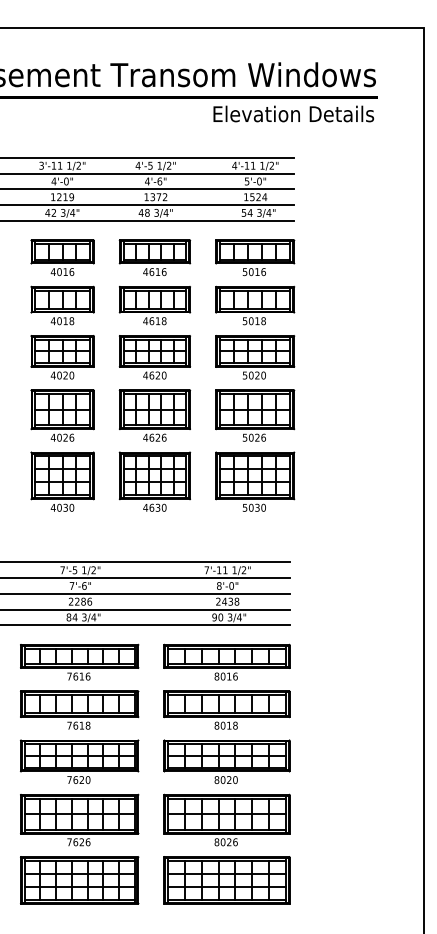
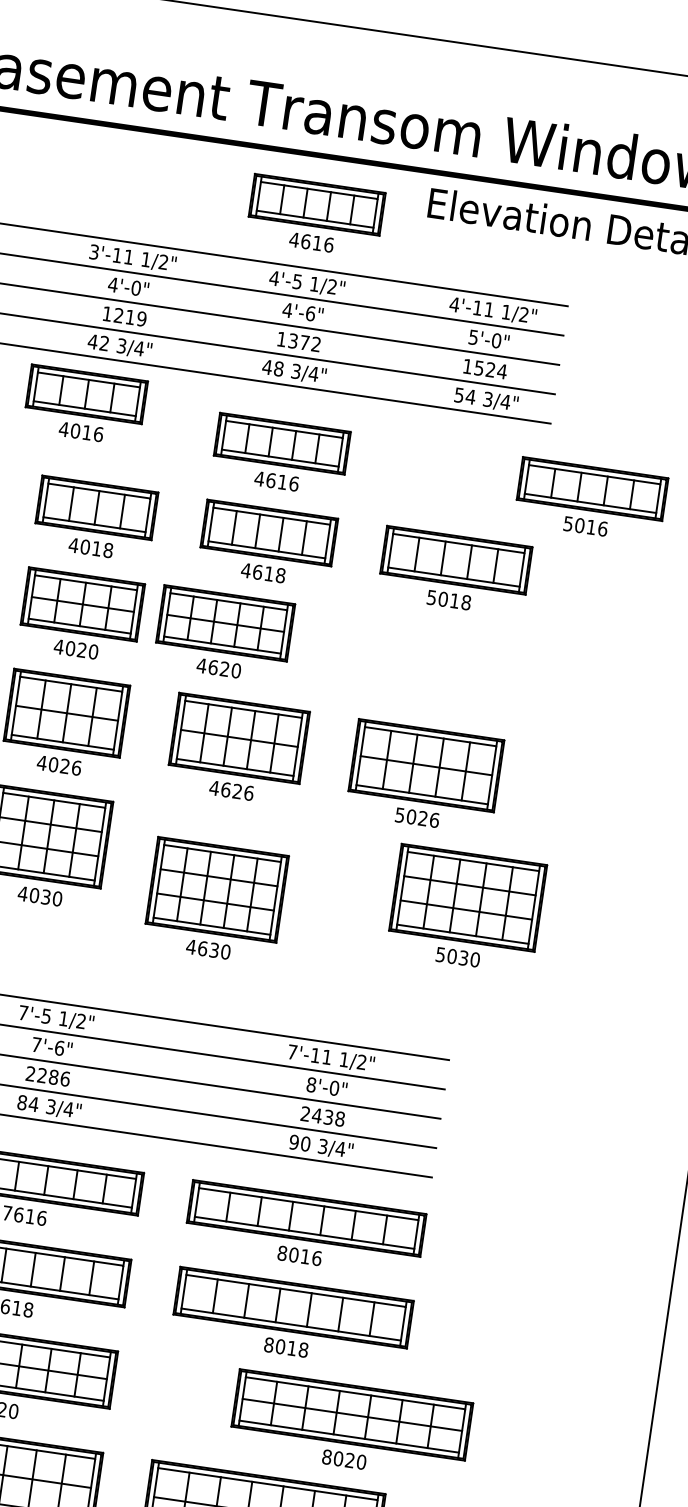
part: (154, 129) -> (314, 215), added
part: (62, 257) -> (85, 404), moved
part: (255, 257) -> (591, 499), moved
part: (154, 357) -> (223, 634), moved
part: (255, 357) -> (441, 668), removed
part: (154, 481) -> (214, 900), moved
part: (255, 481) -> (467, 908), moved
part: (226, 761) -> (349, 1425), moved

